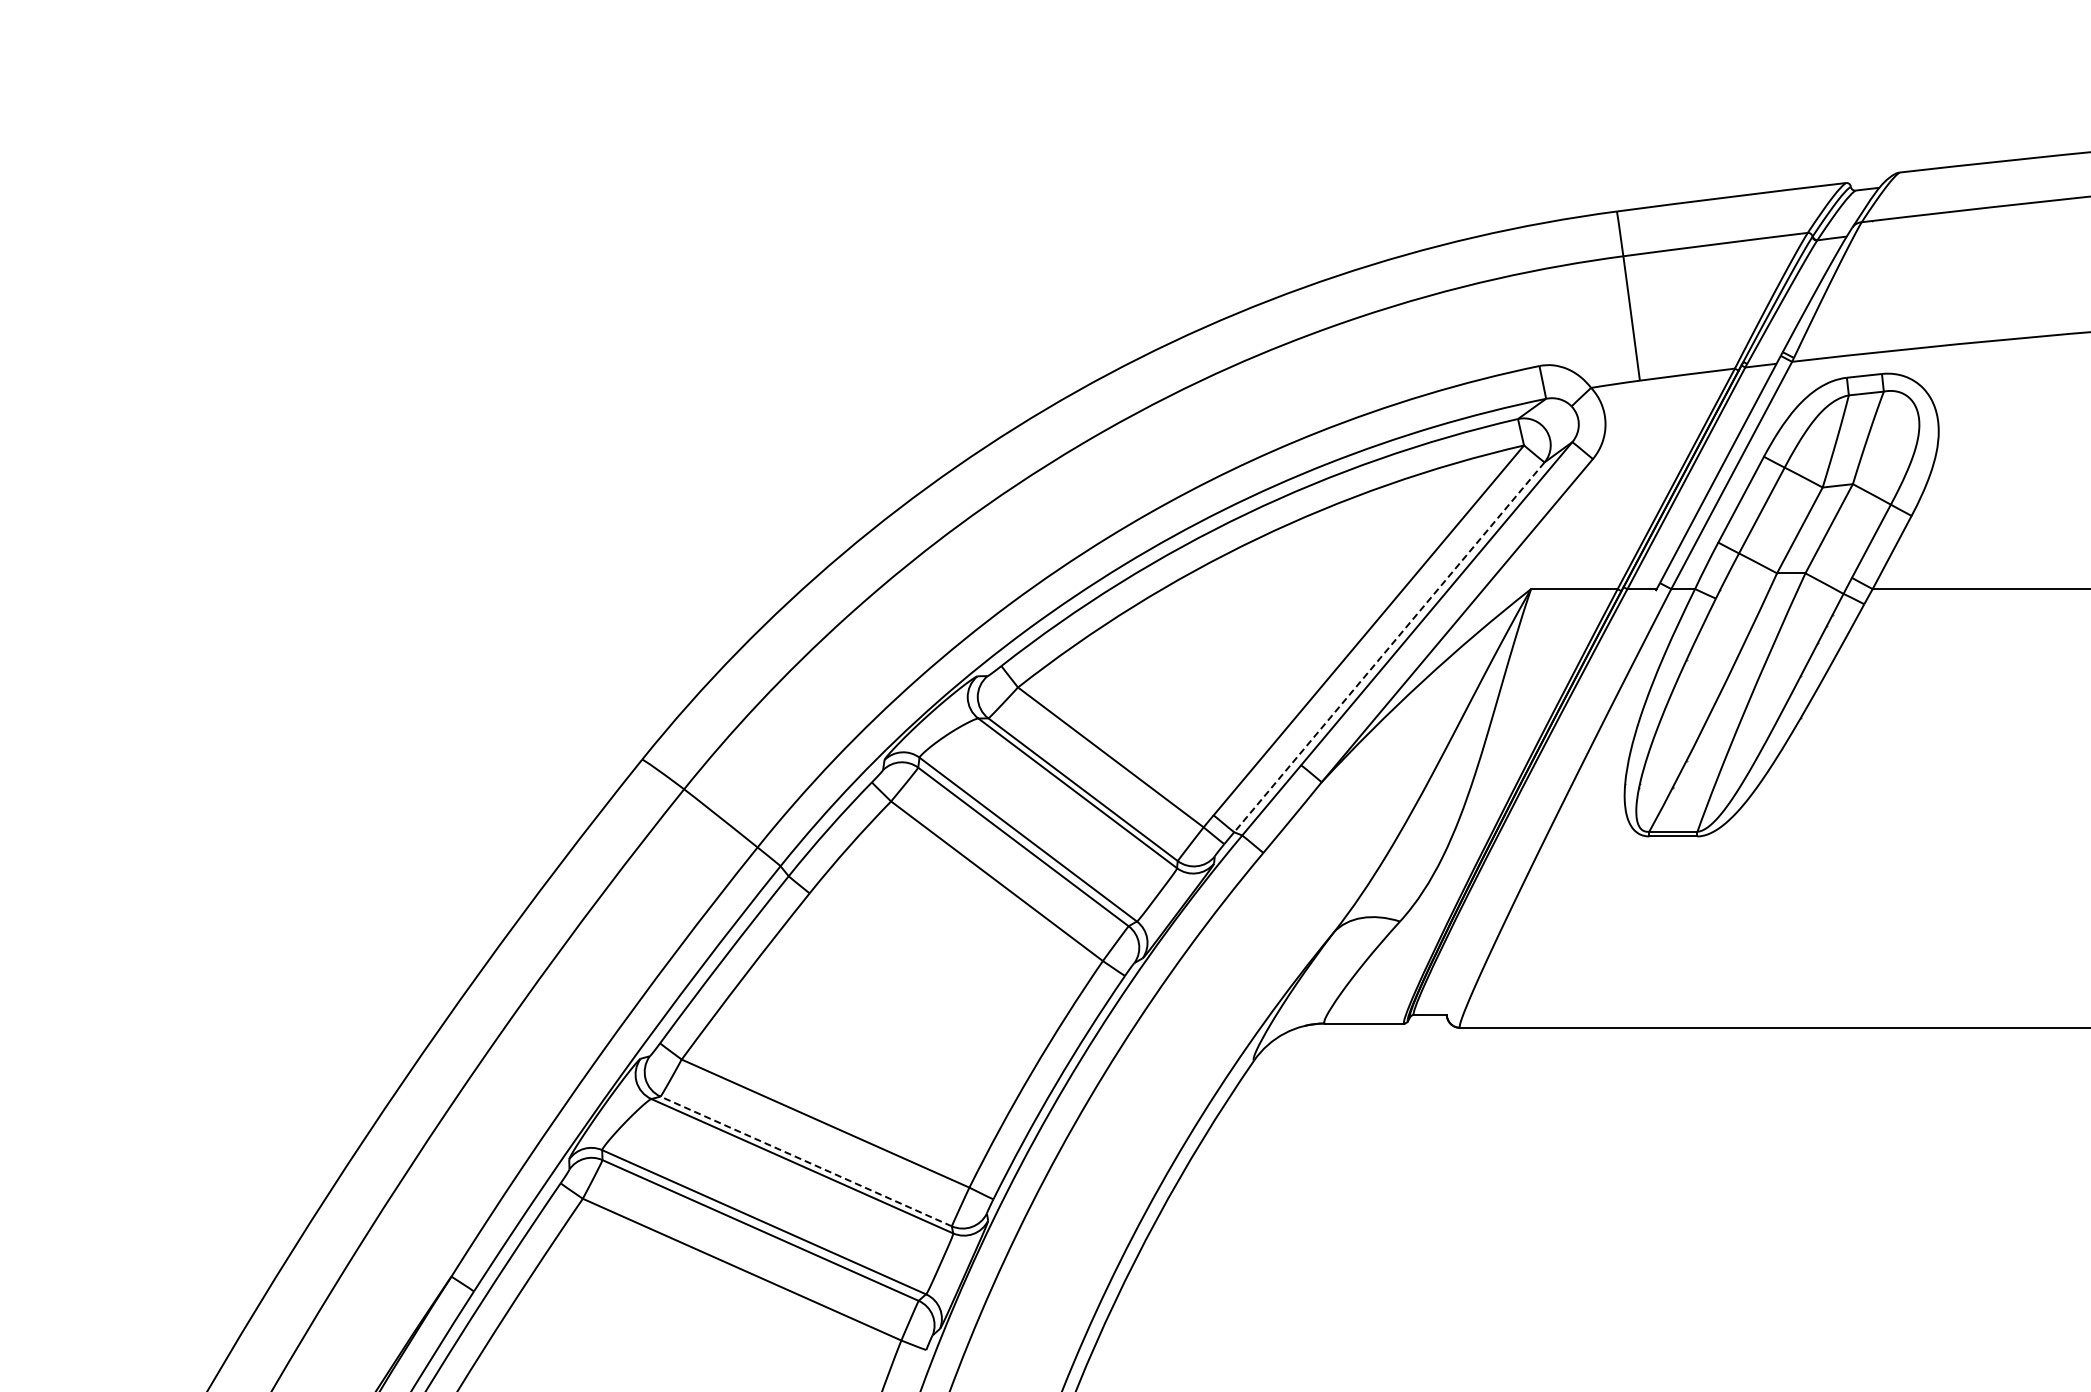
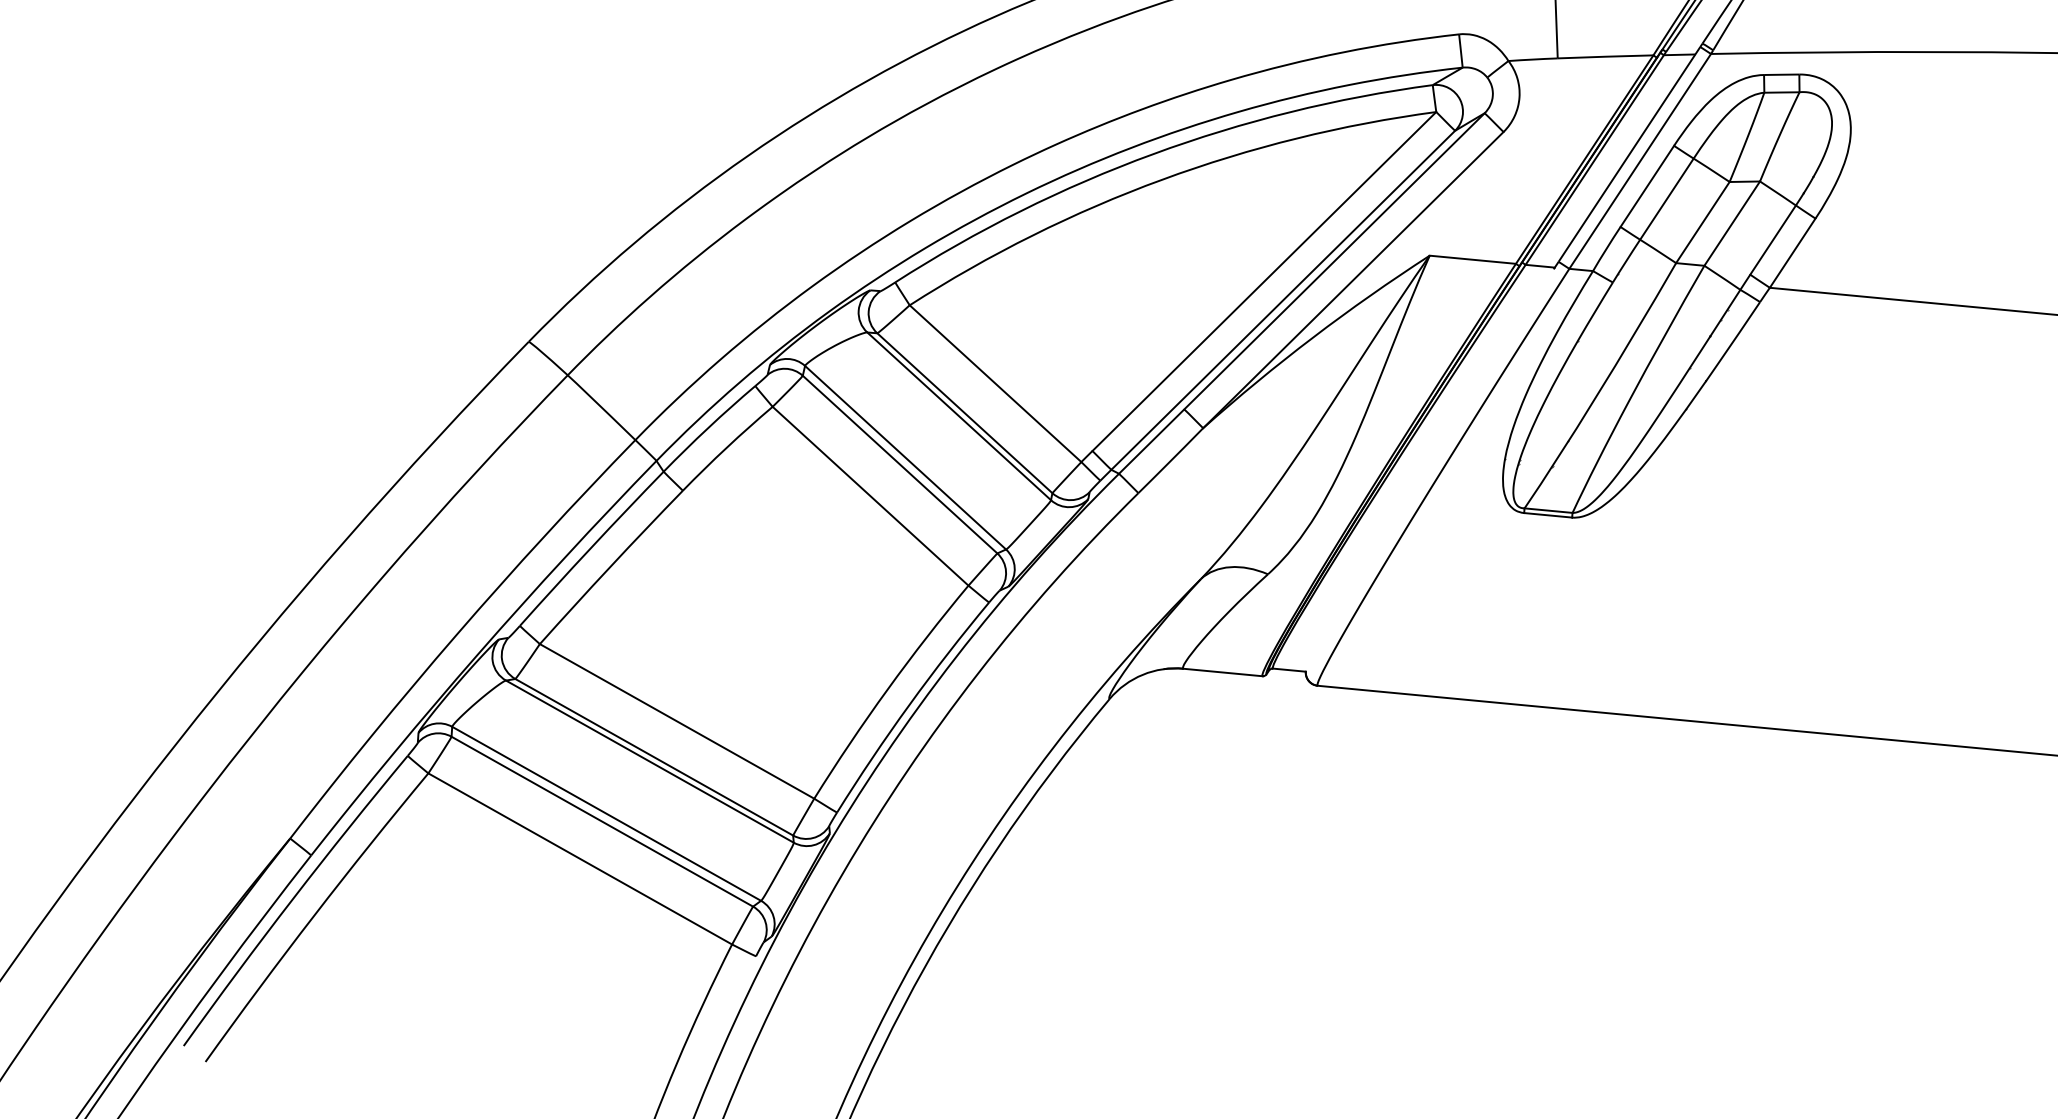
line: (1389, 647) -> (1283, 300), dashed -> solid
line: (805, 1161) -> (653, 757), dashed -> solid

